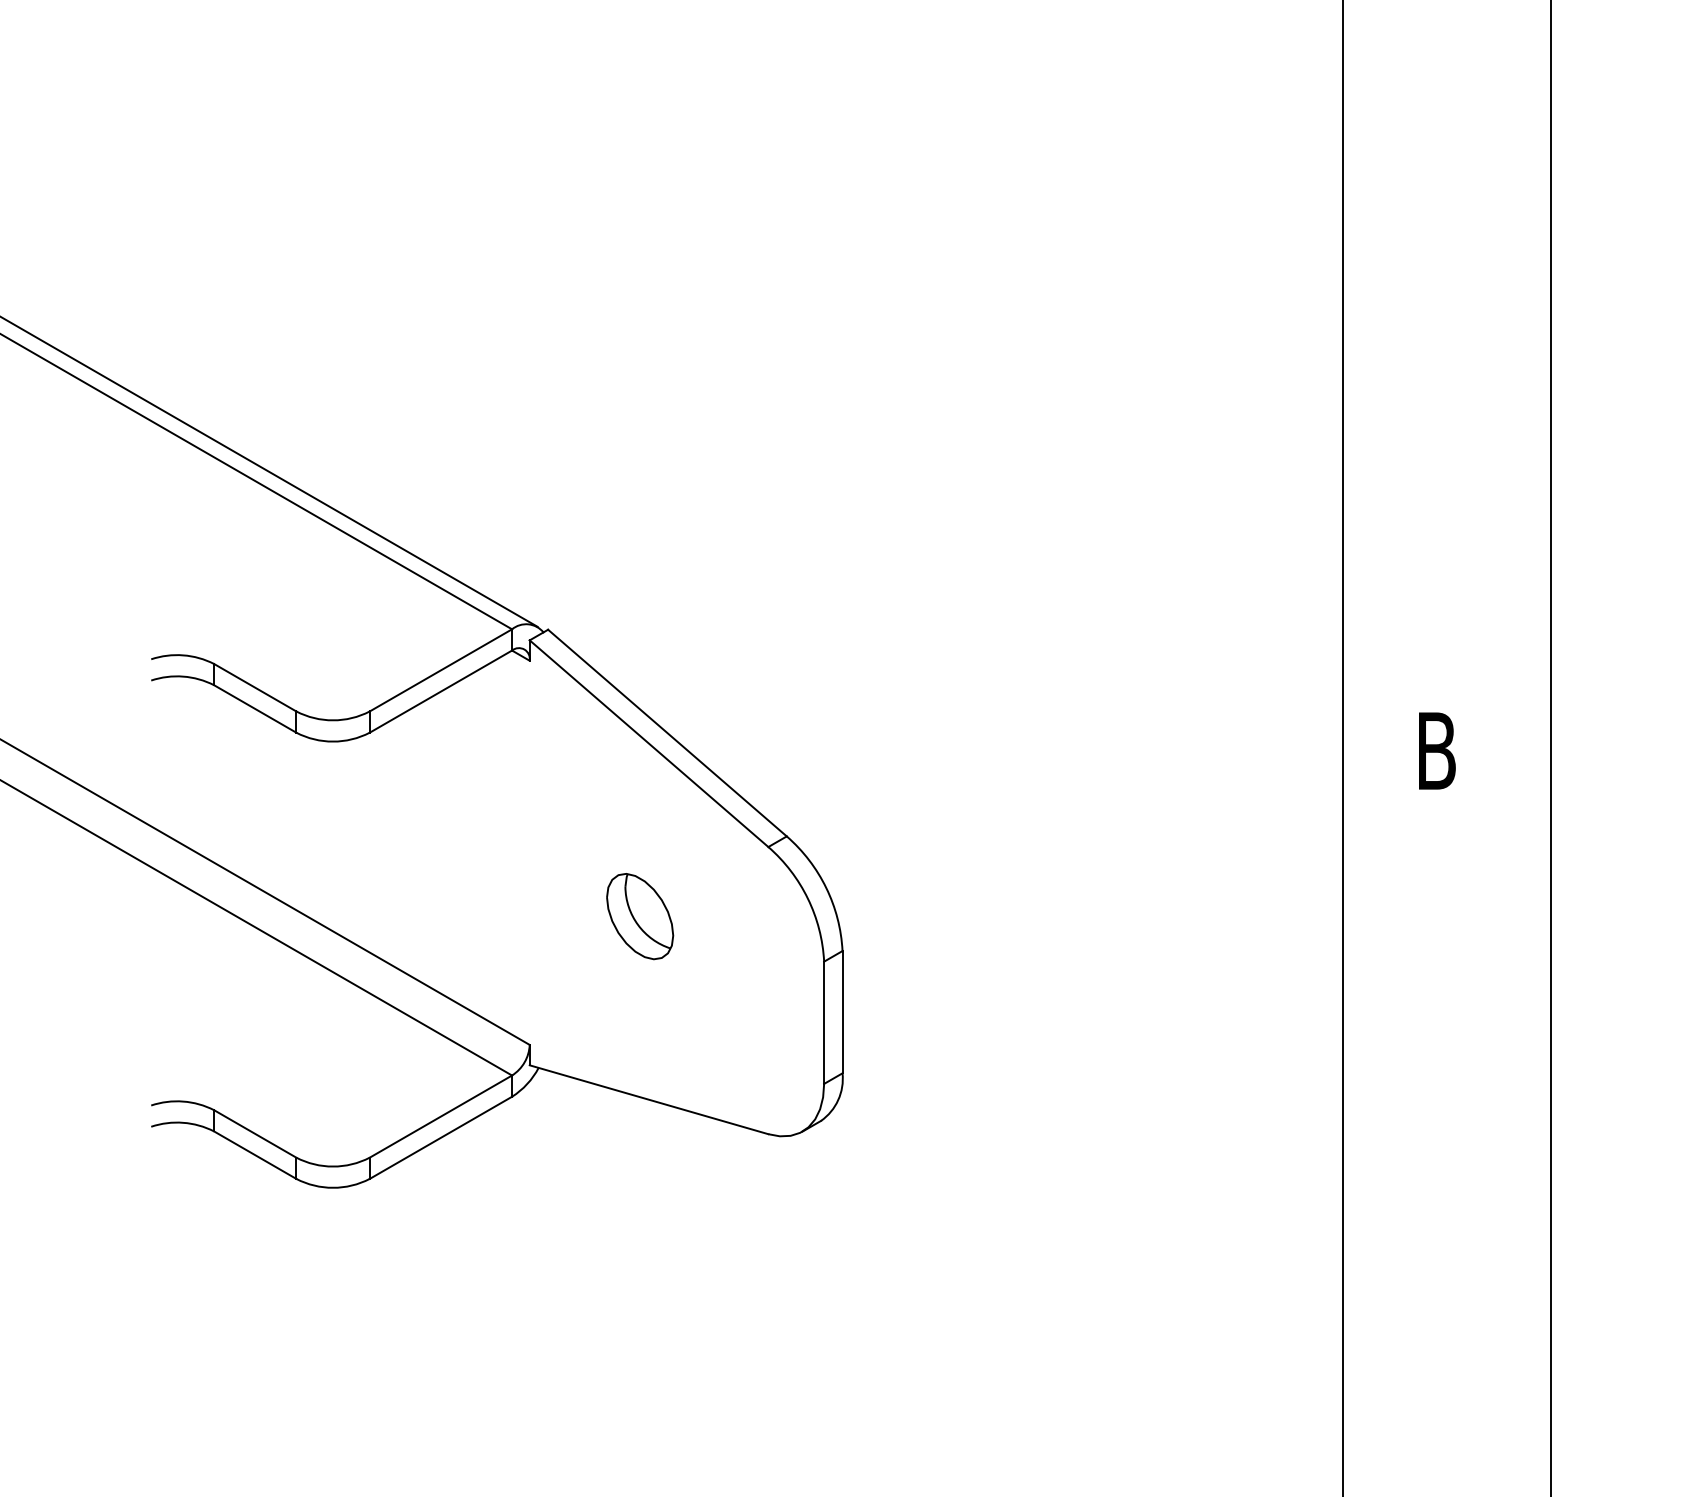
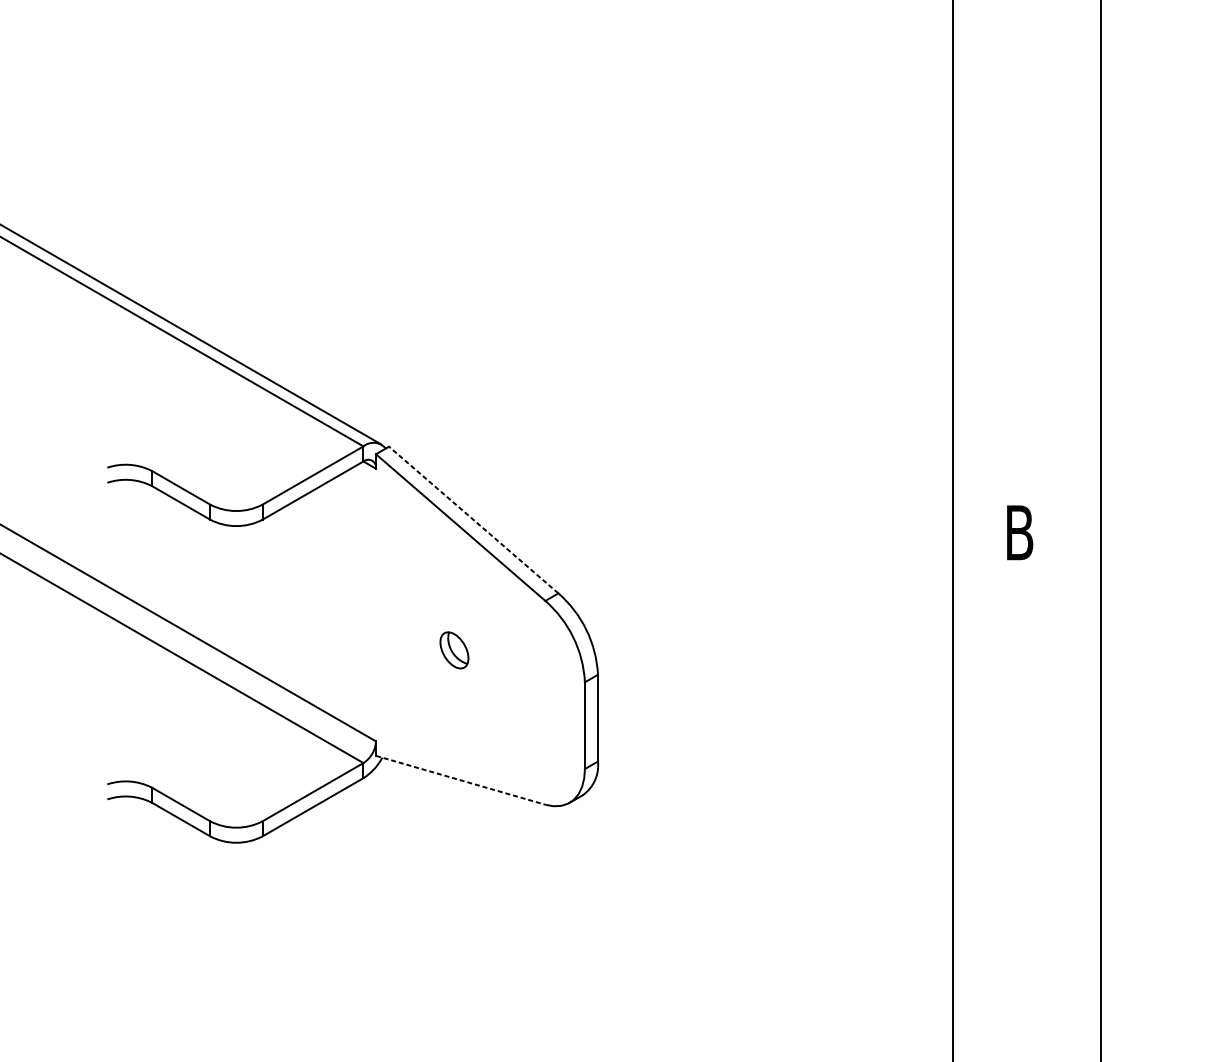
line: (667, 733) -> (473, 520), solid -> dashed
part: (640, 916) -> (454, 650), size x0.6
line: (649, 1099) -> (460, 780), solid -> dashed

